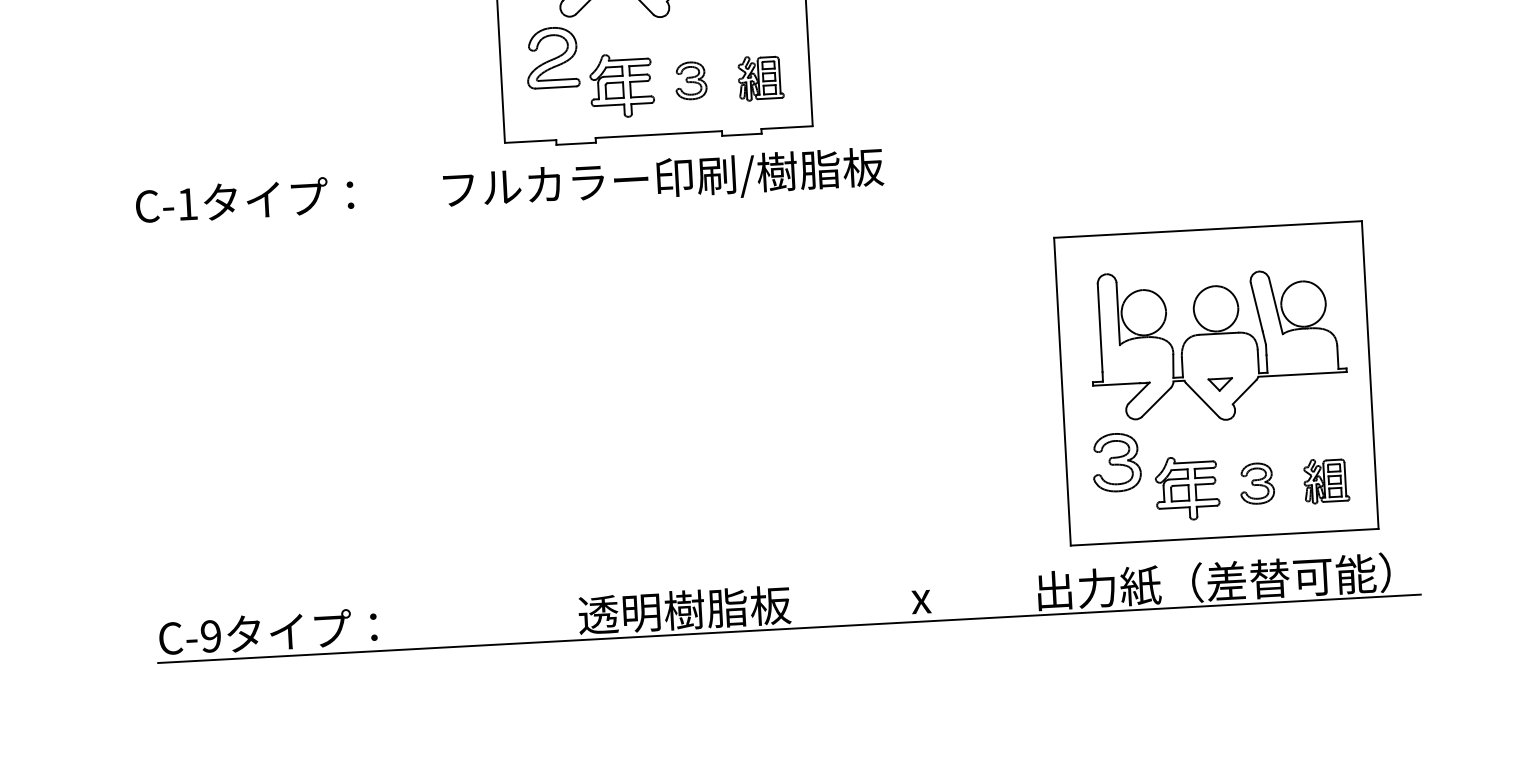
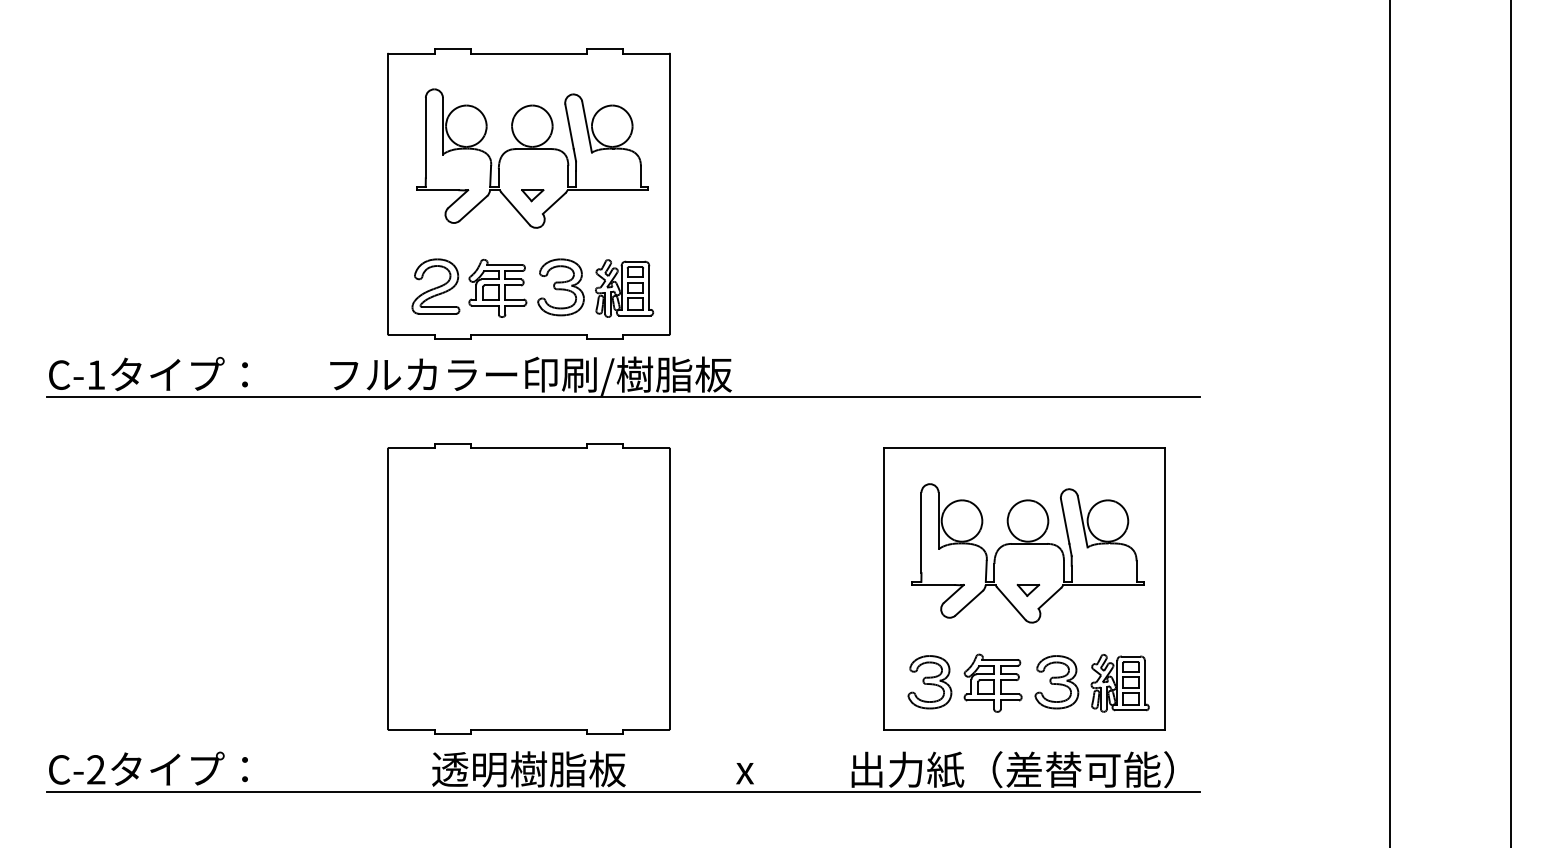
part: (552, 57) -> (435, 286), moved
part: (760, 78) -> (624, 288), size x1.43
part: (690, 80) -> (560, 287), size x1.67
line: (765, 196) -> (623, 396), added
part: (673, 412) -> (528, 588), added
part: (1116, 462) -> (929, 682), moved
part: (1325, 481) -> (1119, 683), size x1.43
part: (1256, 483) -> (1056, 682), size x1.43
text: (211, 635) -> (96, 769), C-9 -> C-2

